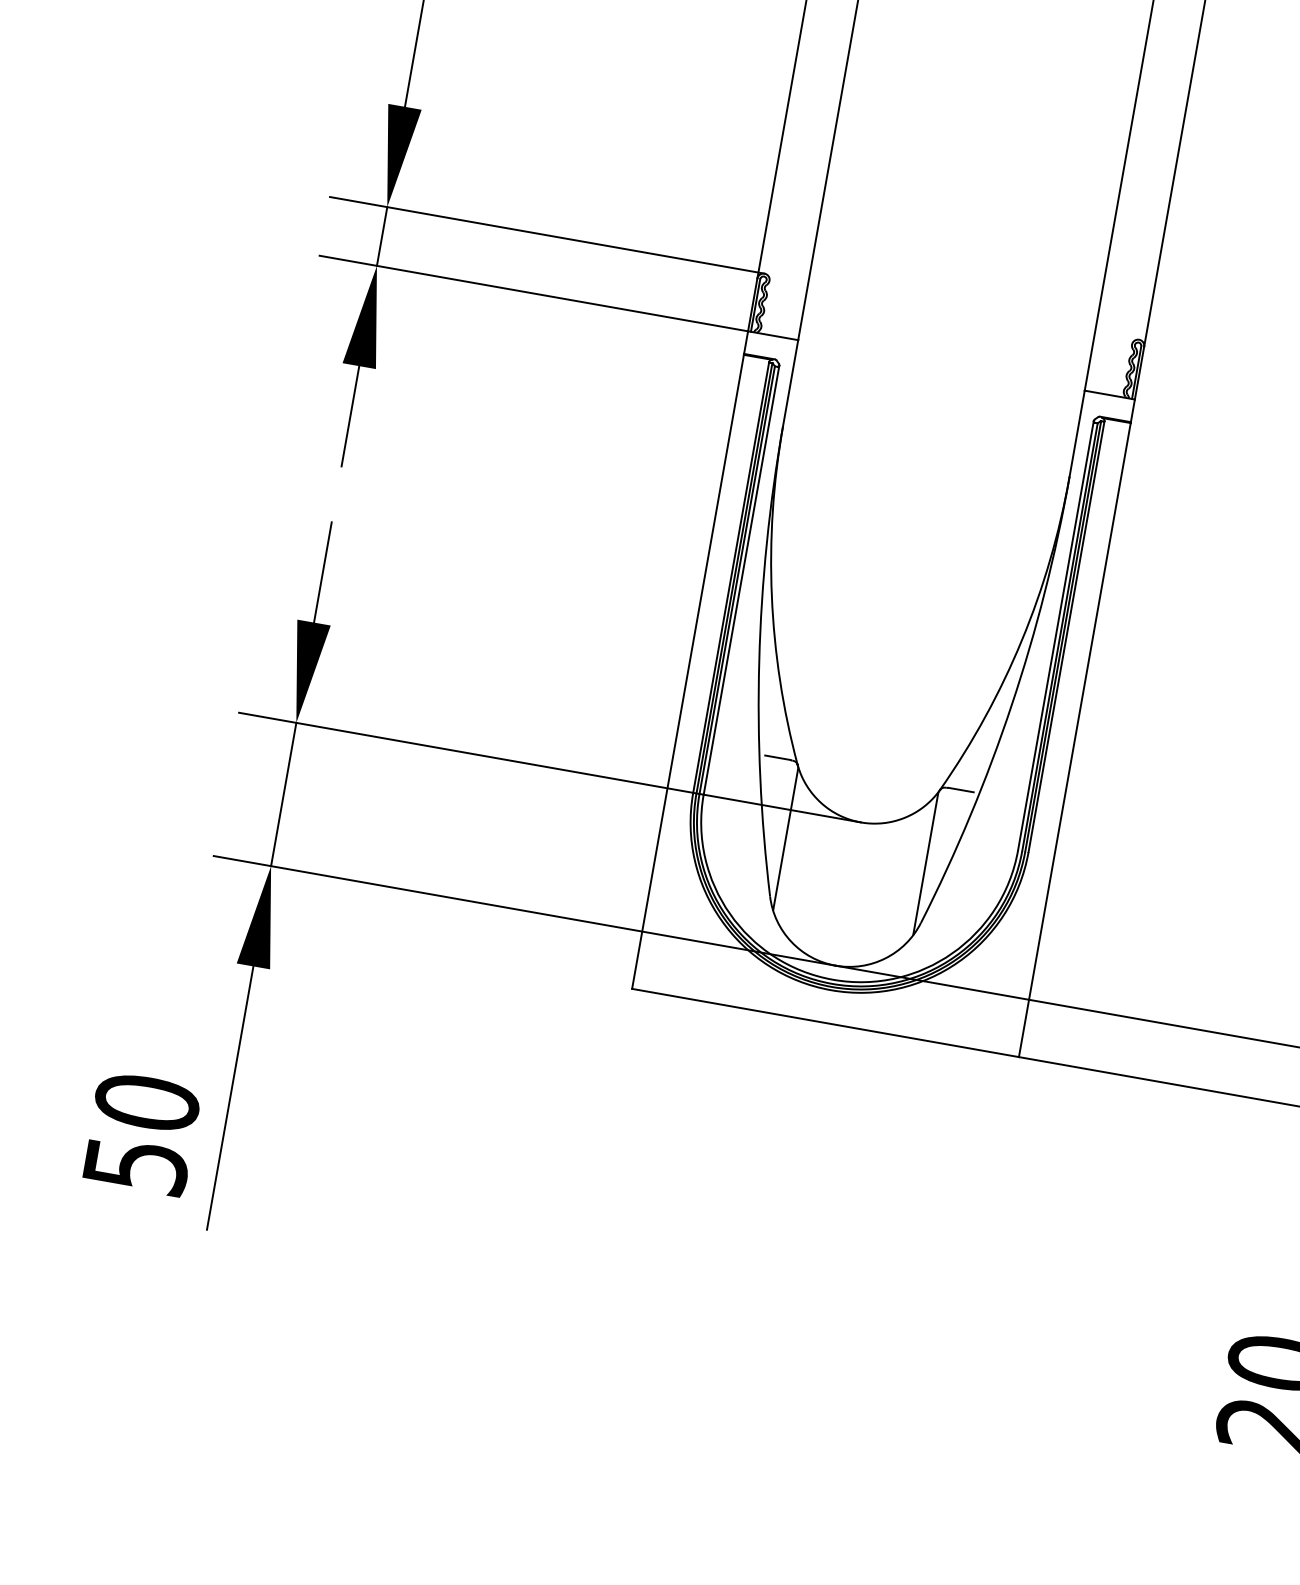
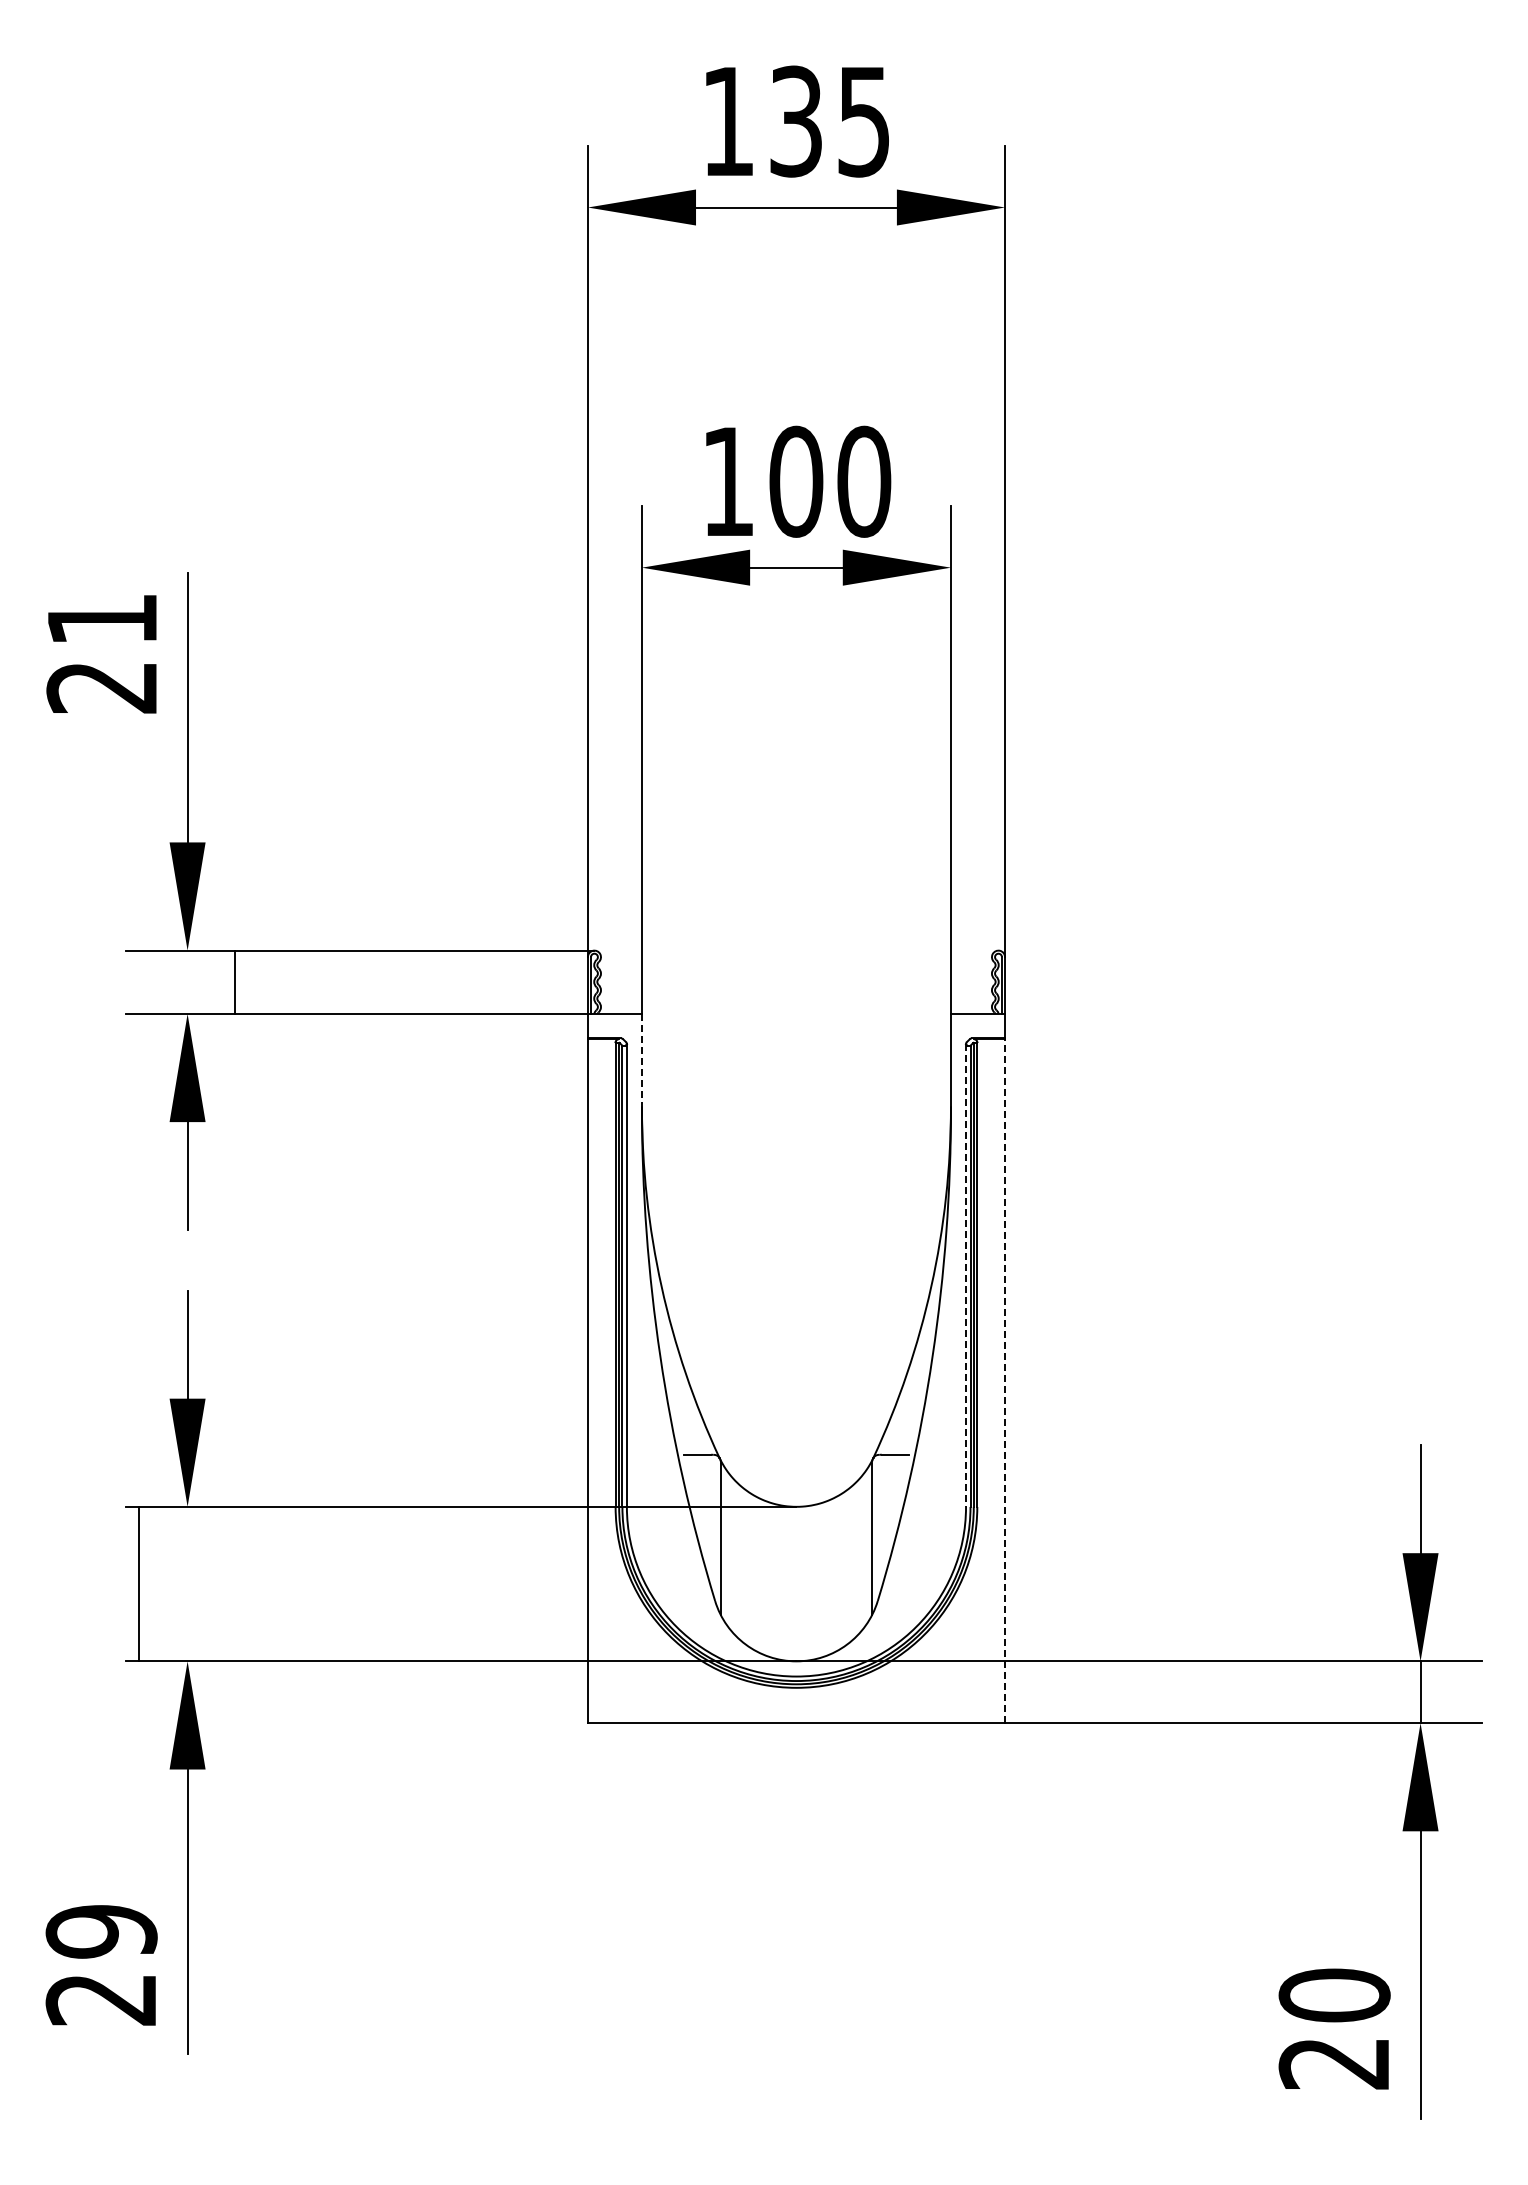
line: (382, 235) -> (234, 981), moved
line: (790, 383) -> (641, 1060), solid -> dashed
line: (1056, 636) -> (966, 1276), solid -> dashed
line: (1075, 740) -> (1005, 1381), solid -> dashed
line: (283, 793) -> (138, 1583), moved
text: (141, 1133) -> (101, 1964), 50 -> 29

